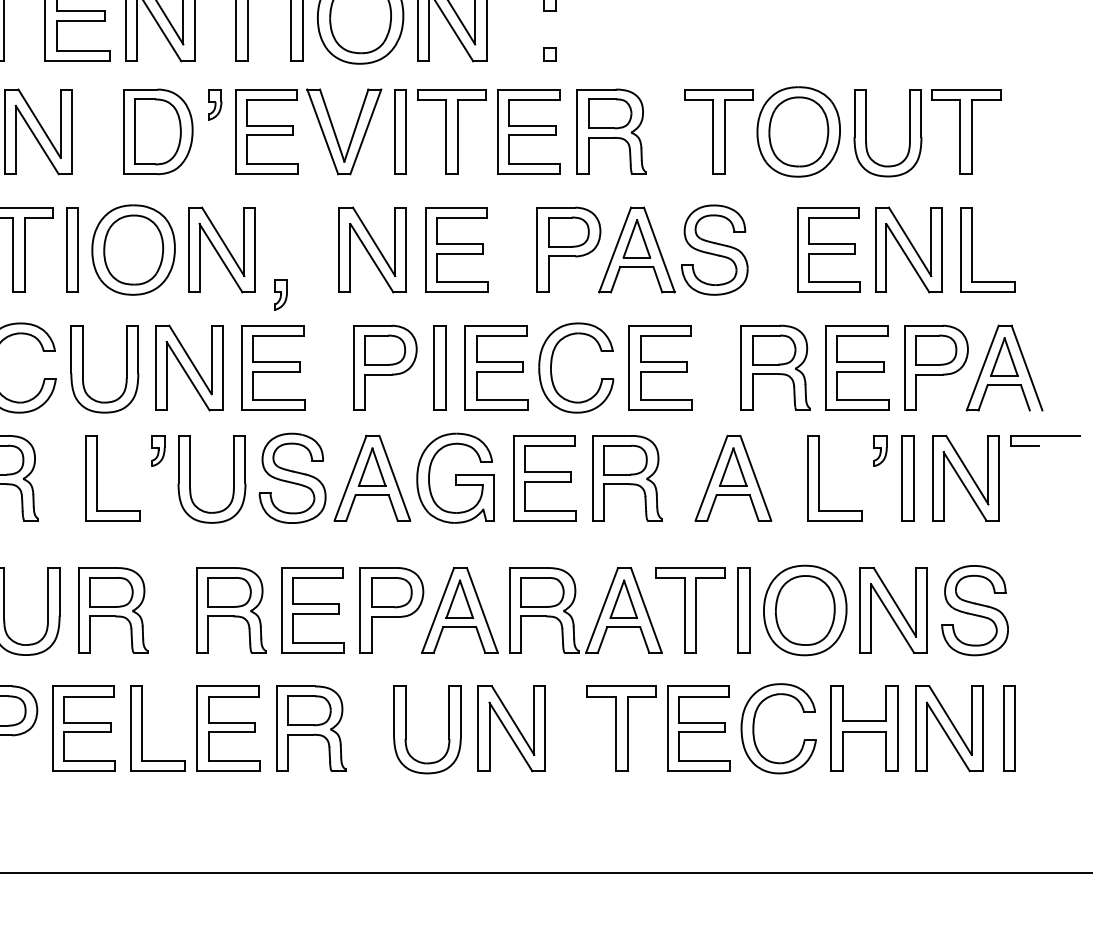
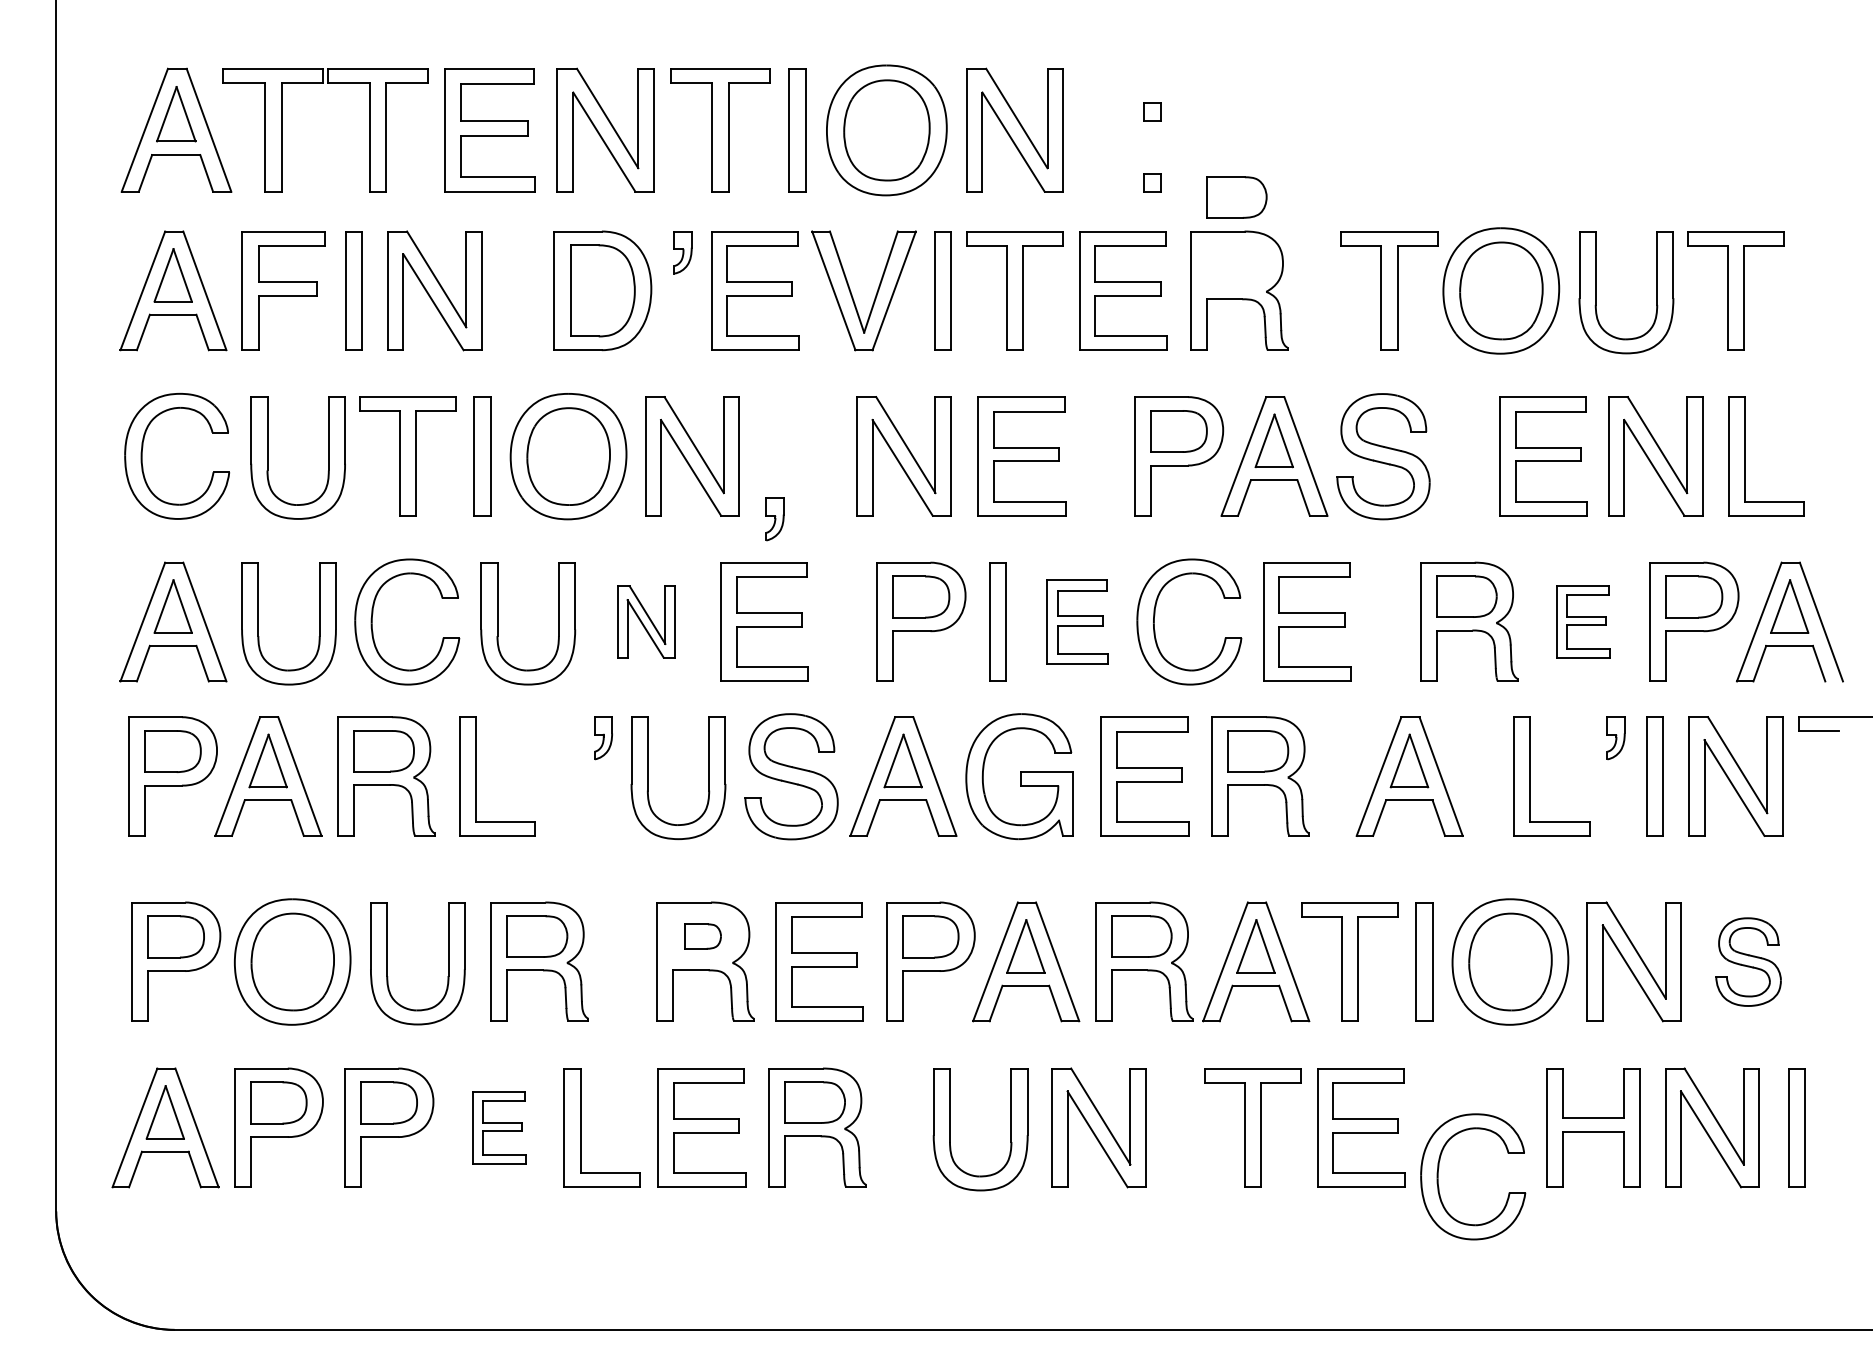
part: (609, 113) -> (1236, 197), moved
part: (189, 367) -> (646, 621), size x0.6
part: (496, 367) -> (1077, 621), size x0.7
part: (857, 367) -> (1583, 621), size x0.6
part: (97, 478) -> (476, 776), moved
part: (229, 592) -> (702, 936), size x0.6
part: (975, 610) -> (1748, 961), size x0.7
part: (754, 722) -> (1439, 1168), moved
part: (84, 728) -> (499, 1127), size x0.6

